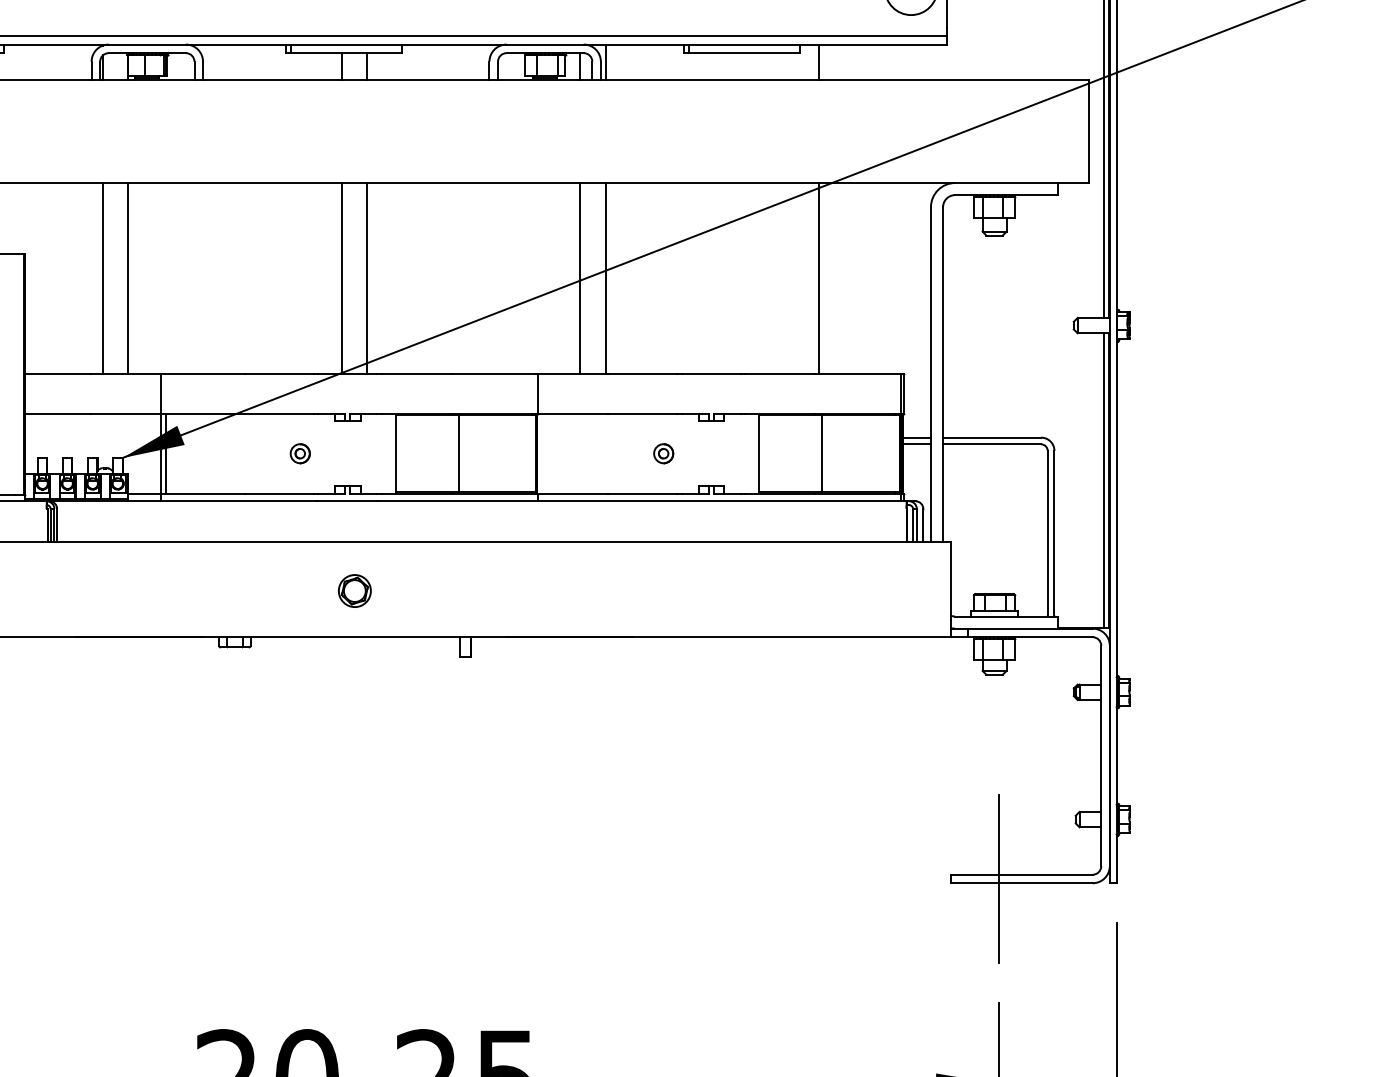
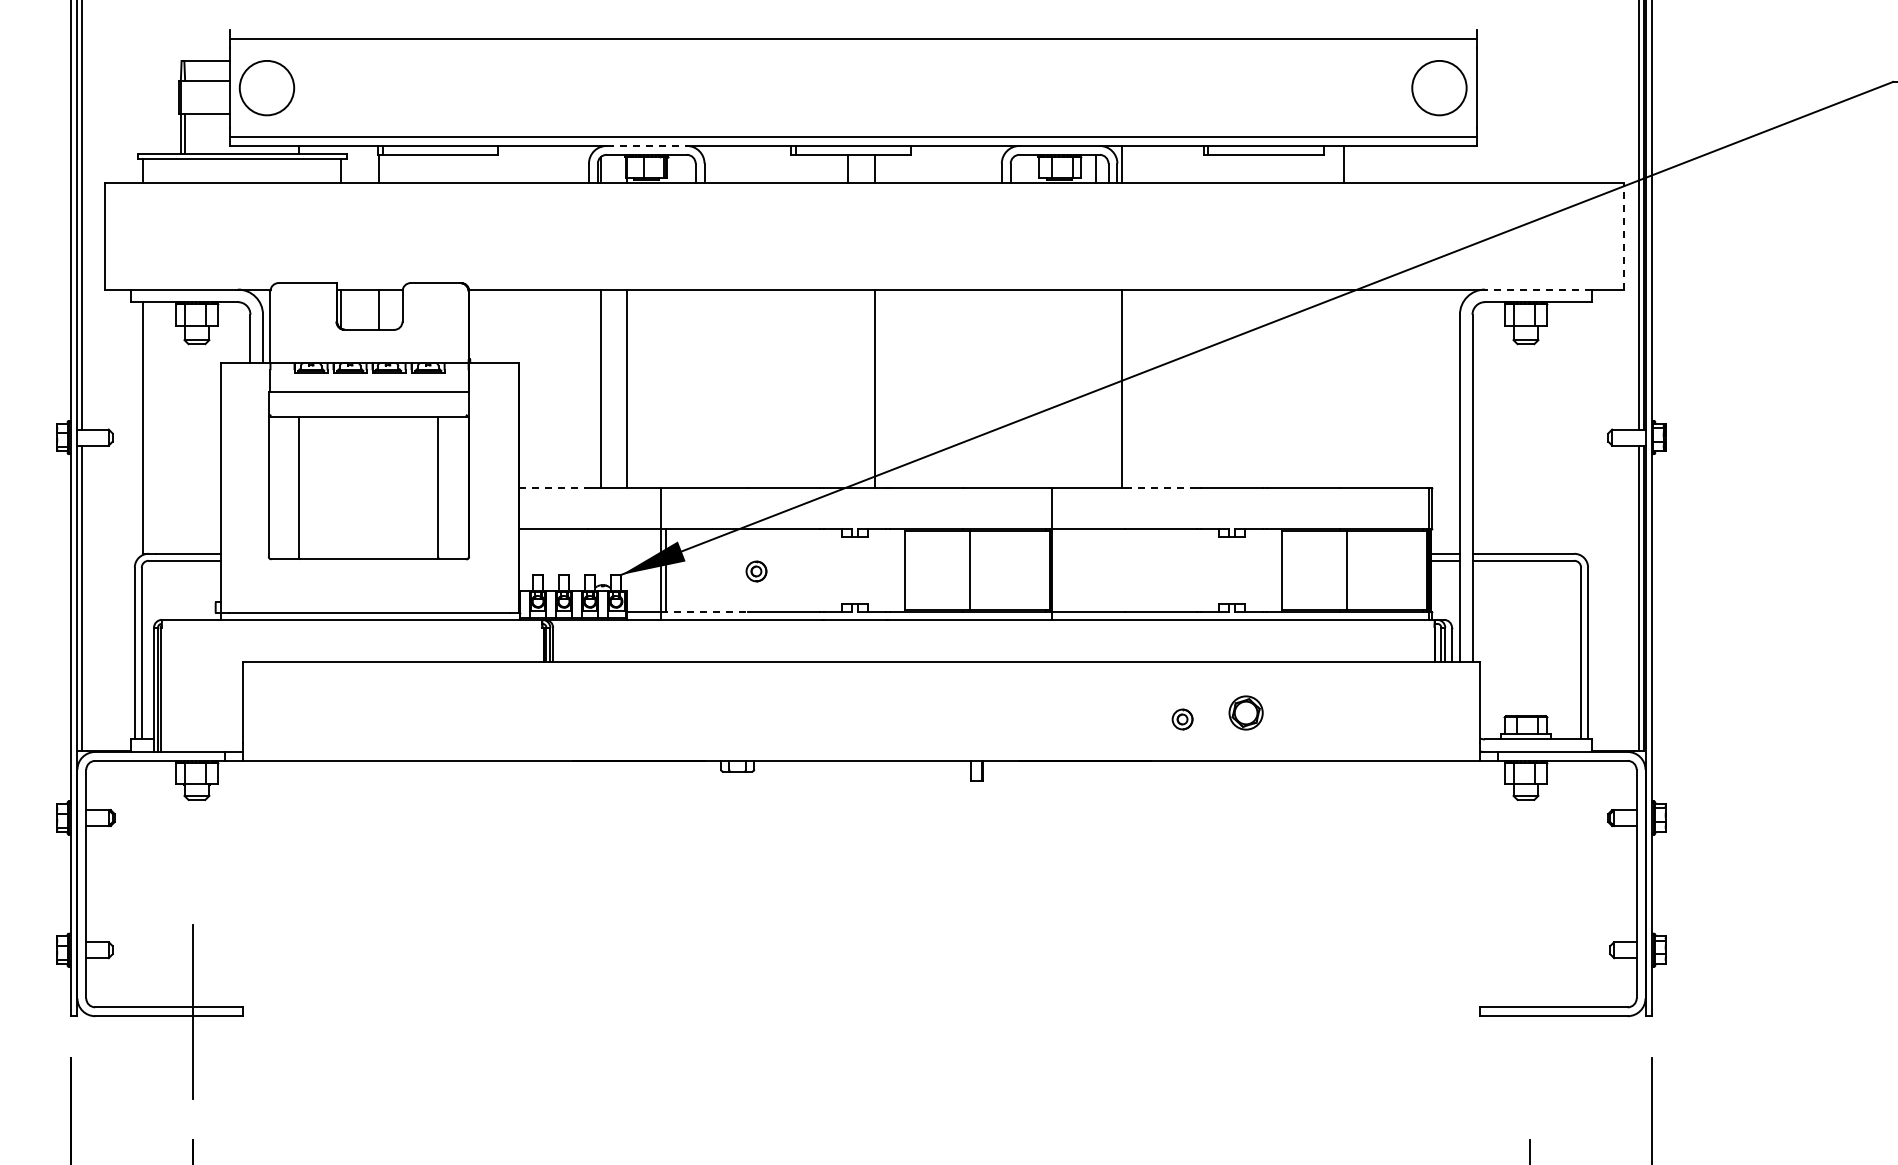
line: (148, 44) -> (647, 145), solid -> dashed
line: (1089, 130) -> (1624, 235), solid -> dashed
line: (1006, 182) -> (1538, 289), solid -> dashed
line: (341, 278) -> (848, 388), removed
line: (579, 278) -> (1095, 388), removed
line: (818, 278) -> (1343, 388), removed
line: (58, 374) -> (554, 488), solid -> dashed
line: (642, 374) -> (1160, 488), solid -> dashed
part: (300, 453) -> (756, 571), moved
part: (663, 453) -> (1182, 719), moved
line: (202, 493) -> (704, 611), solid -> dashed
part: (354, 590) -> (1245, 712), moved
line: (998, 878) -> (1530, 1011), removed

